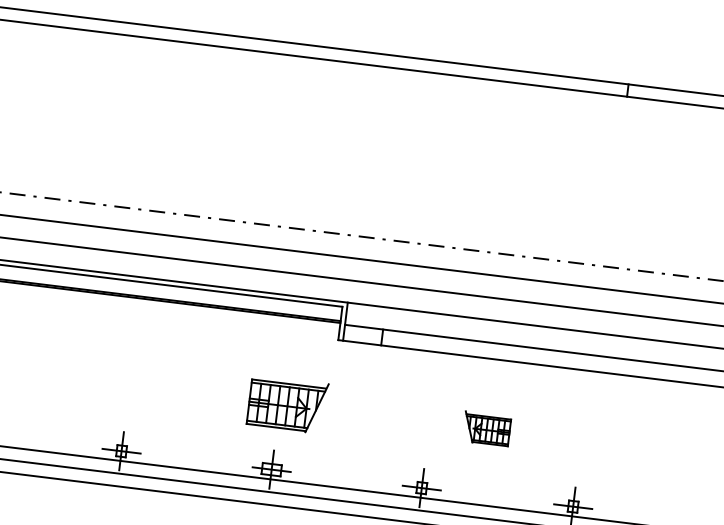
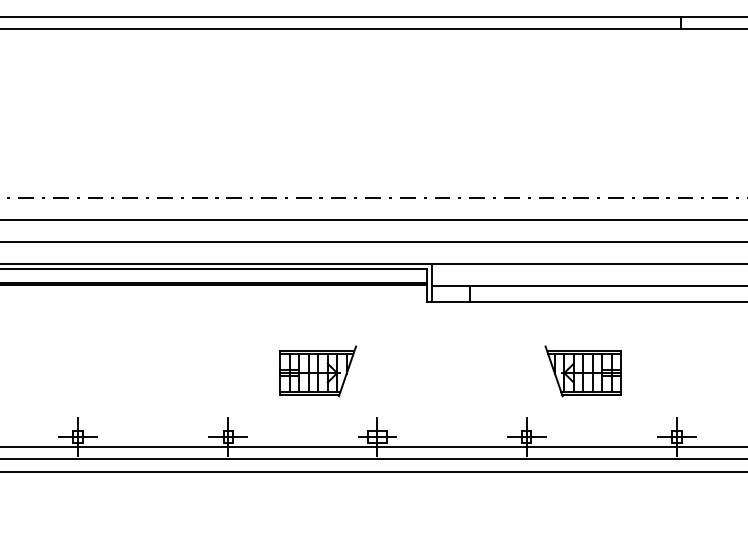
part: (286, 404) -> (317, 371), moved
part: (486, 429) -> (582, 371), size x1.67

